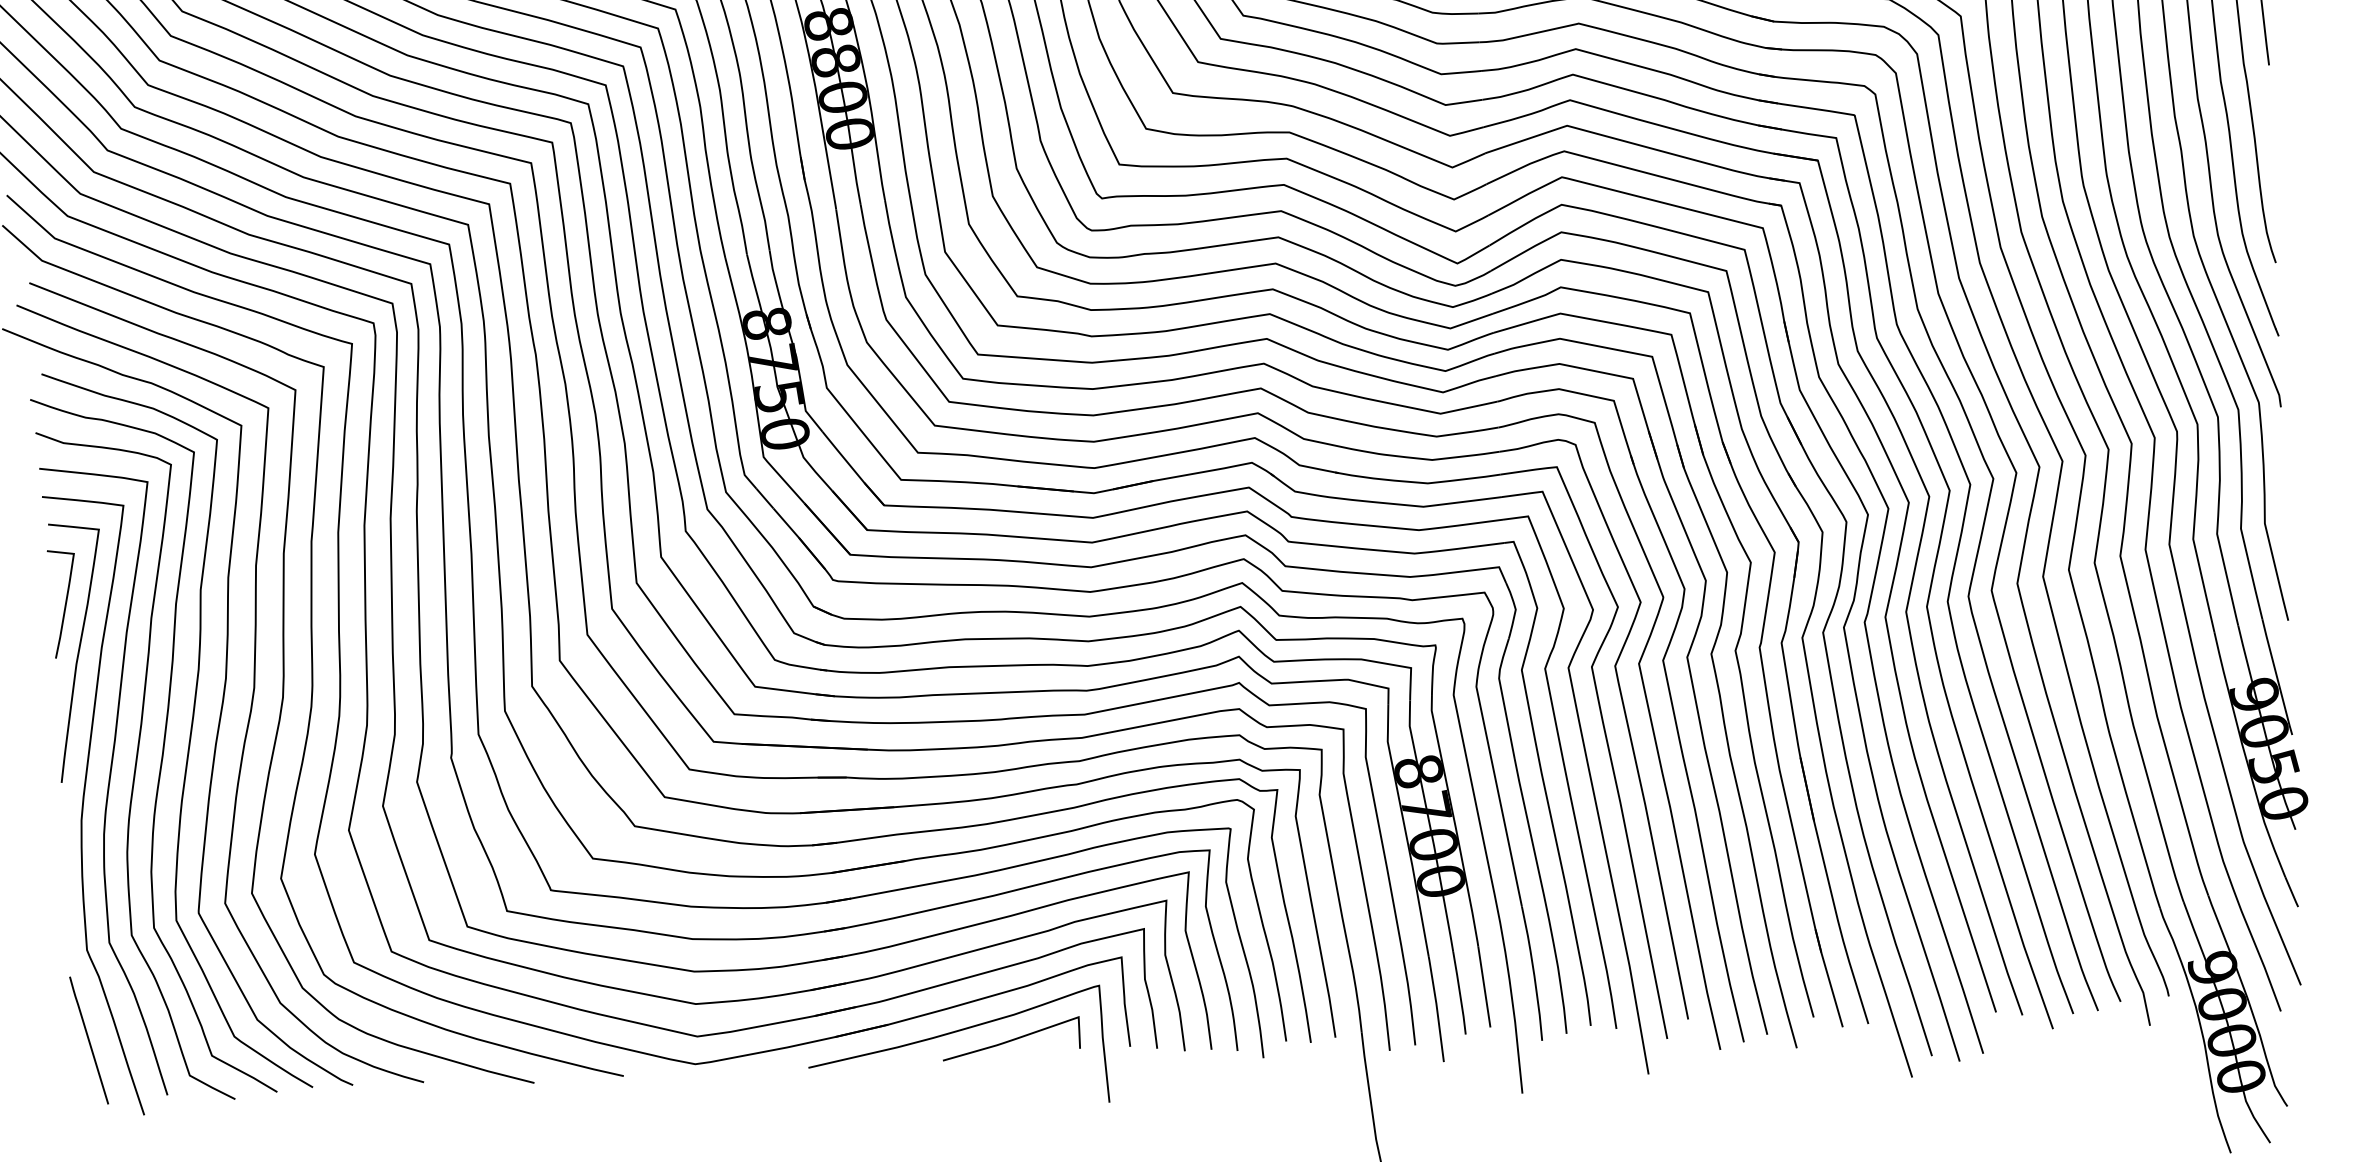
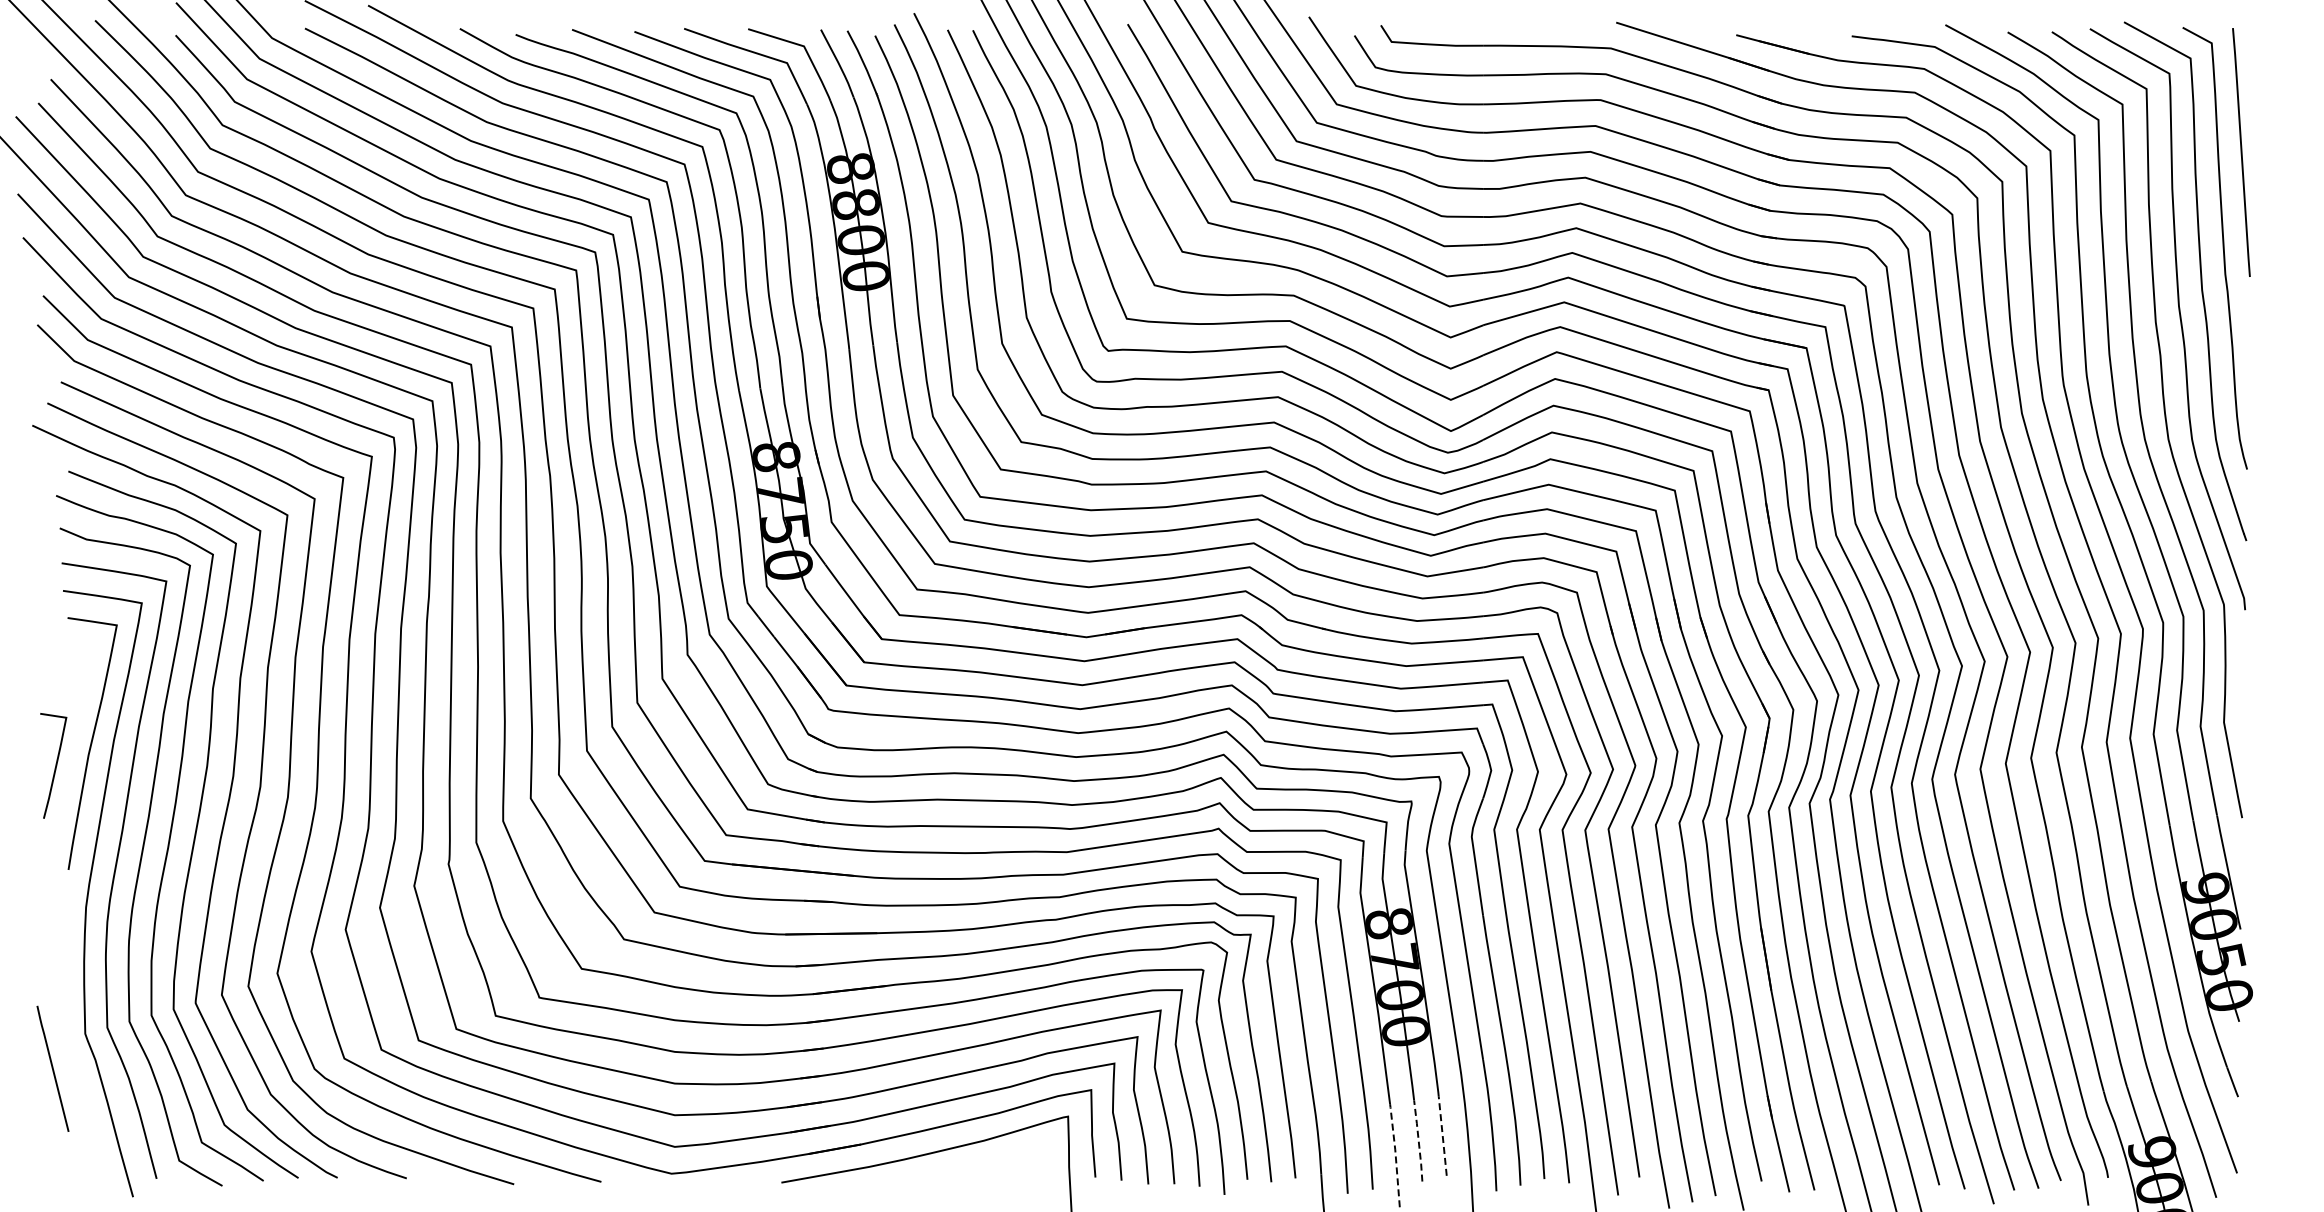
curve: (65, 603) -> (55, 765), moved
line: (1484, 987) -> (1442, 1136), solid -> dashed
line: (1459, 992) -> (1418, 1140), solid -> dashed
line: (1436, 1007) -> (1395, 1153), solid -> dashed
curve: (1010, 1039) -> (979, 1164), removed
line: (88, 1040) -> (52, 1068), moved

